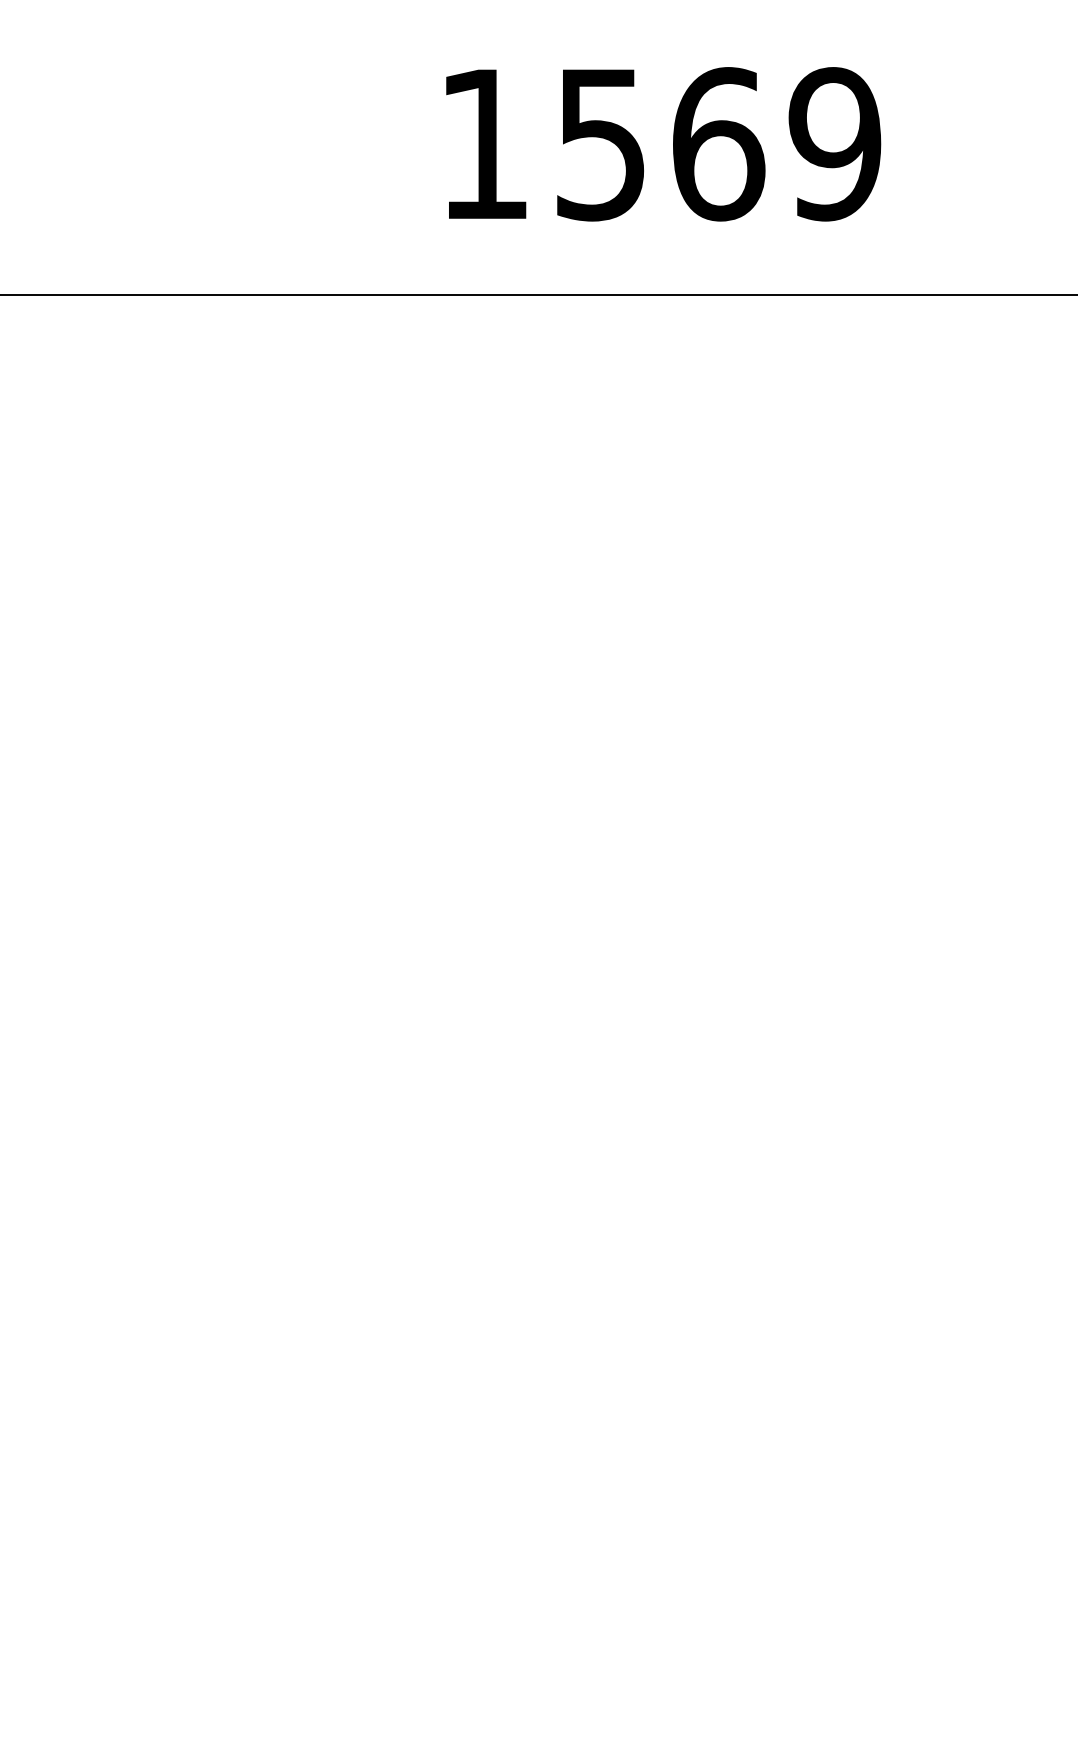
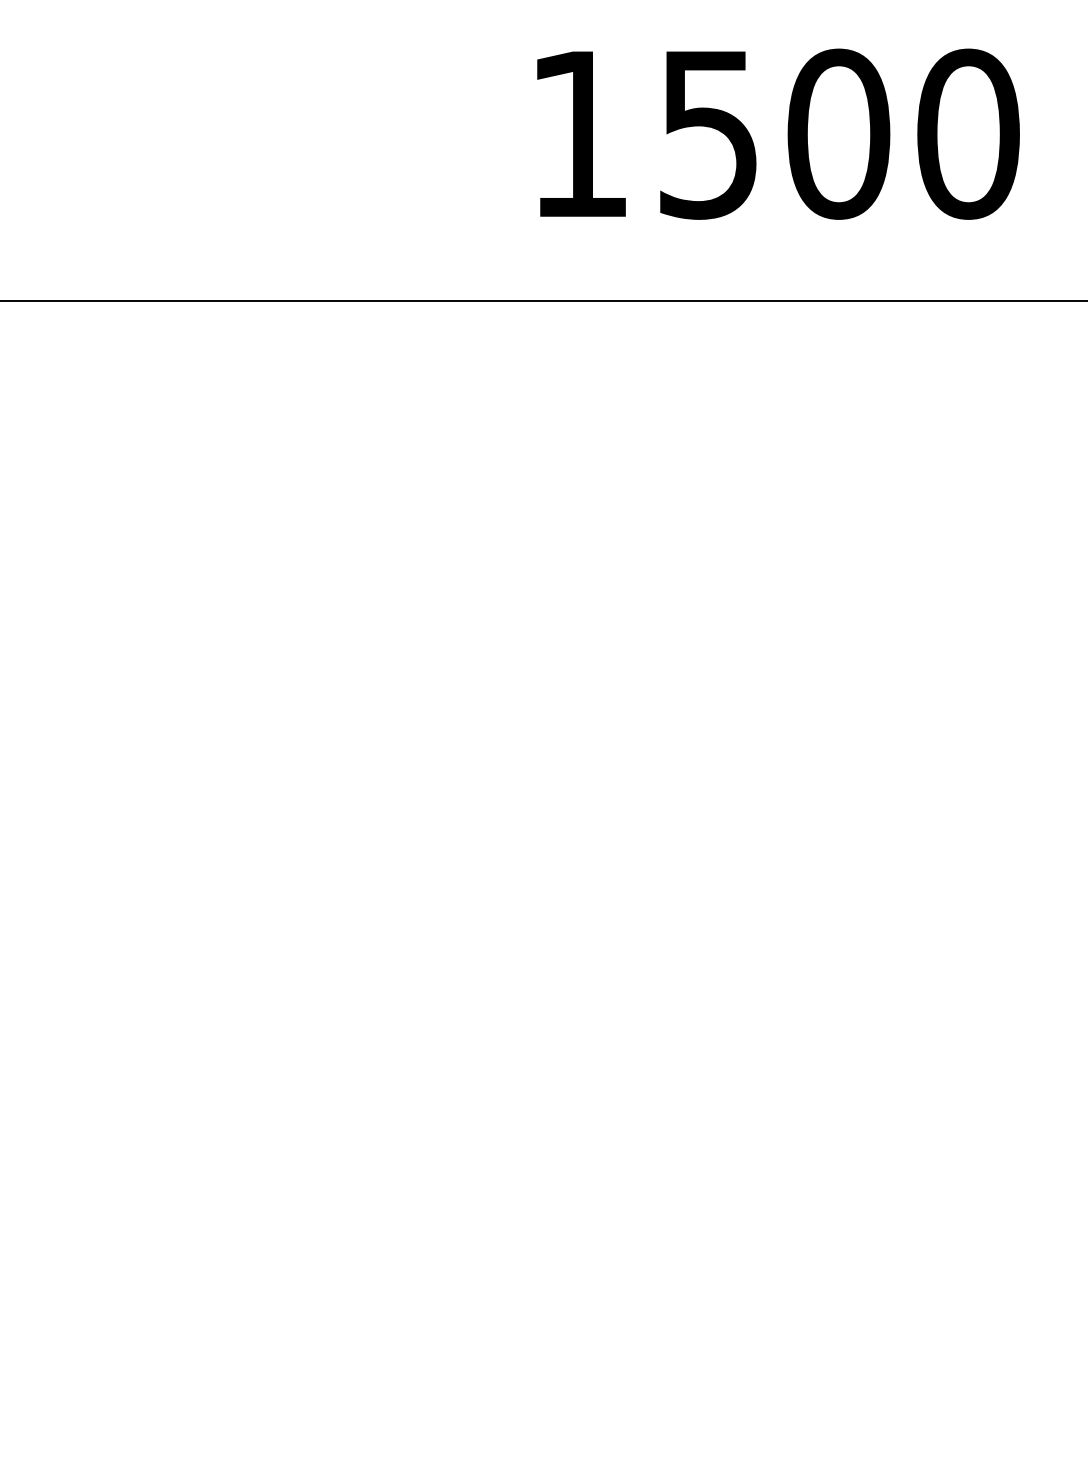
text: (776, 144) -> (903, 134), 1569 -> 1500

